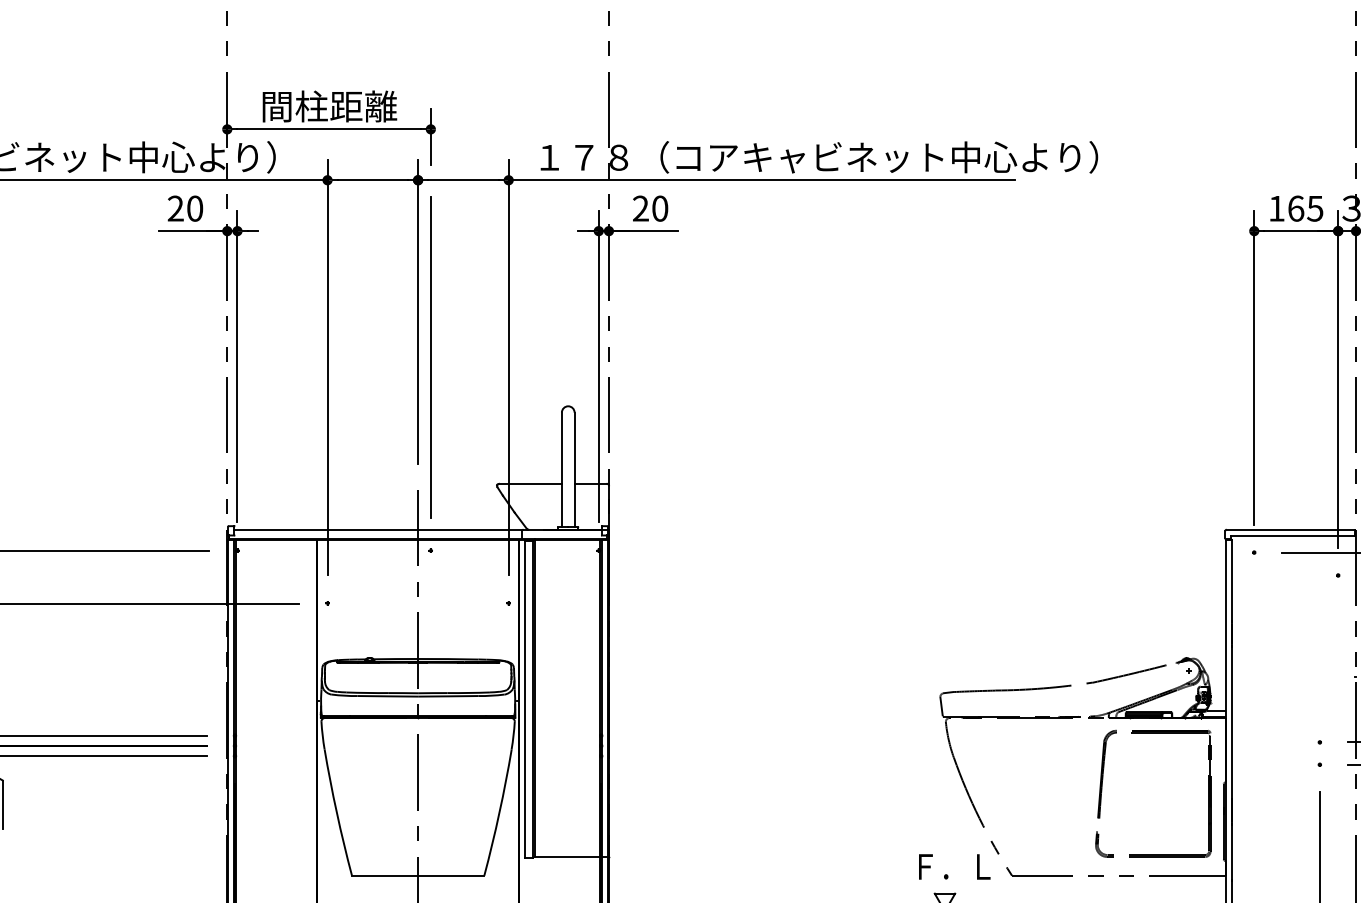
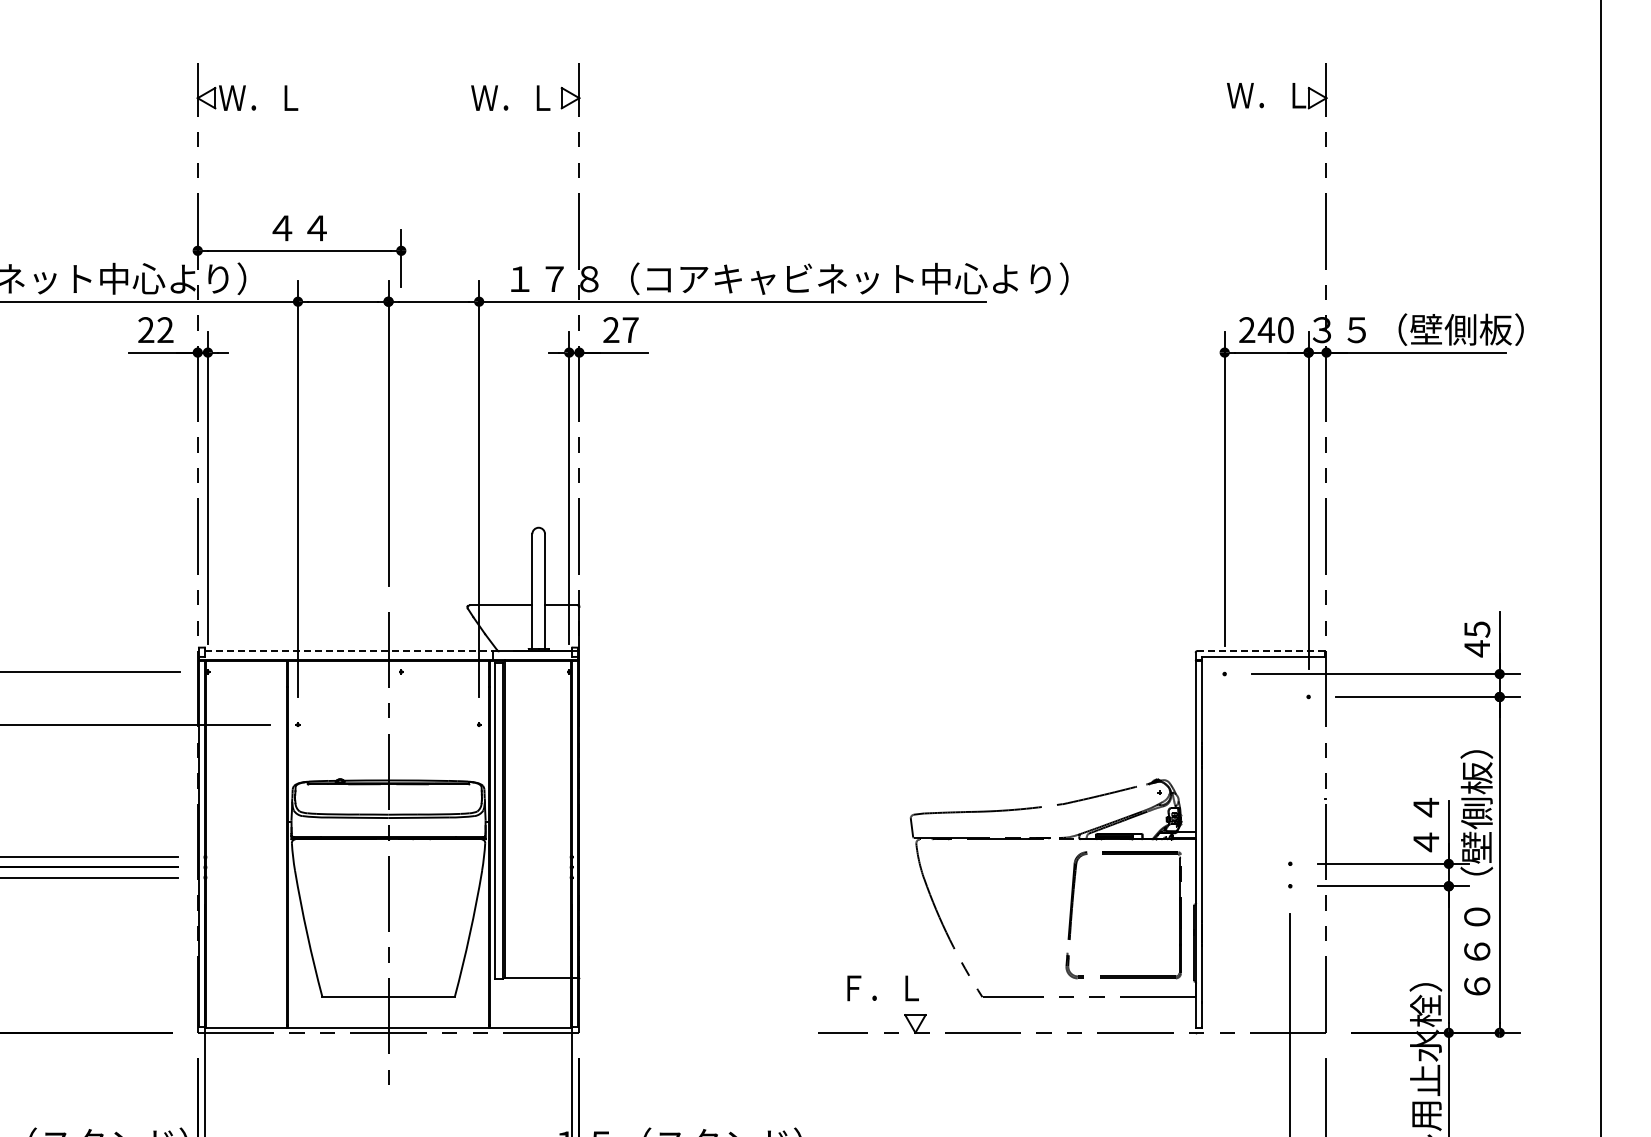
text: (330, 106) -> (300, 227), 間柱距離 -> ４４
text: (195, 209) -> (165, 330), 20 -> 22
text: (660, 209) -> (630, 330), 20 -> 27
text: (1296, 209) -> (1266, 330), 165 -> 240
line: (431, 357) -> (401, 478), removed
line: (379, 530) -> (349, 651), solid -> dashed
line: (1291, 530) -> (1261, 651), solid -> dashed
text: (954, 867) -> (882, 988), moved

